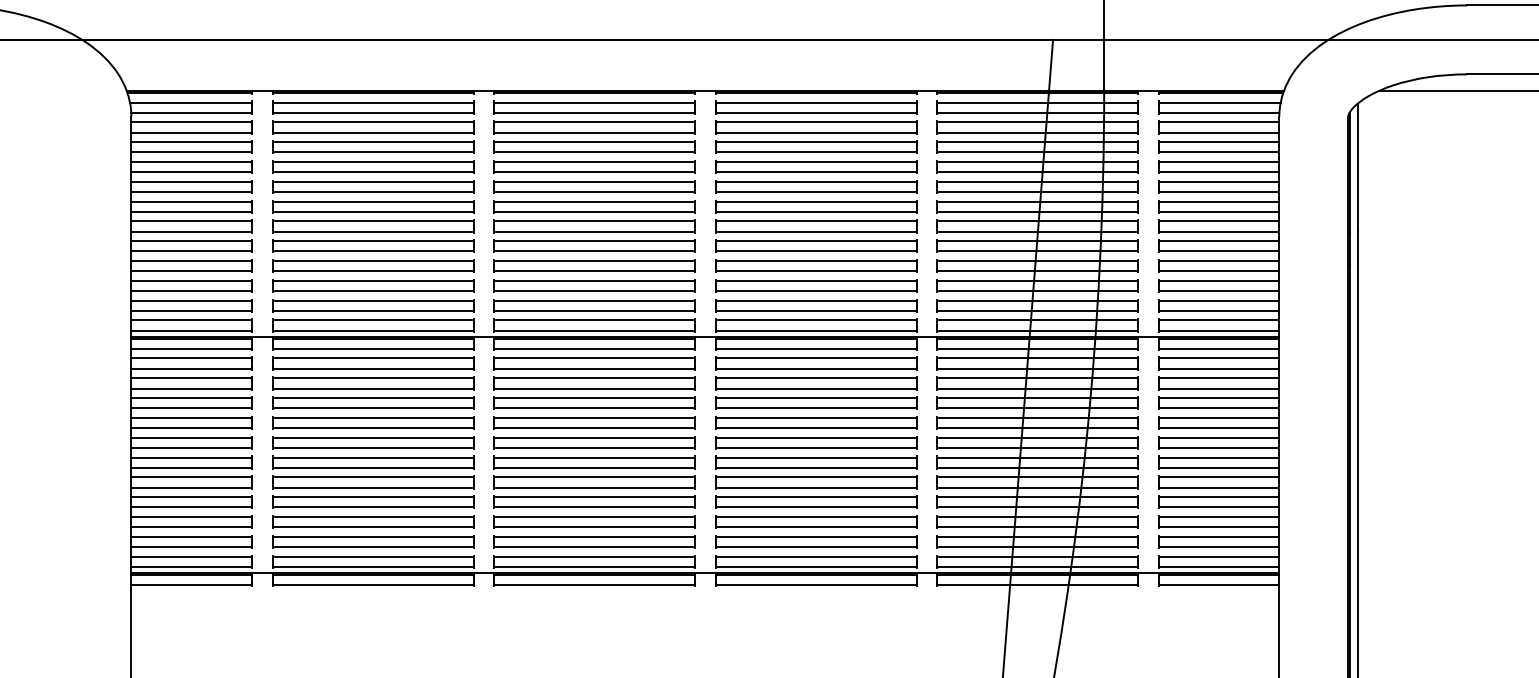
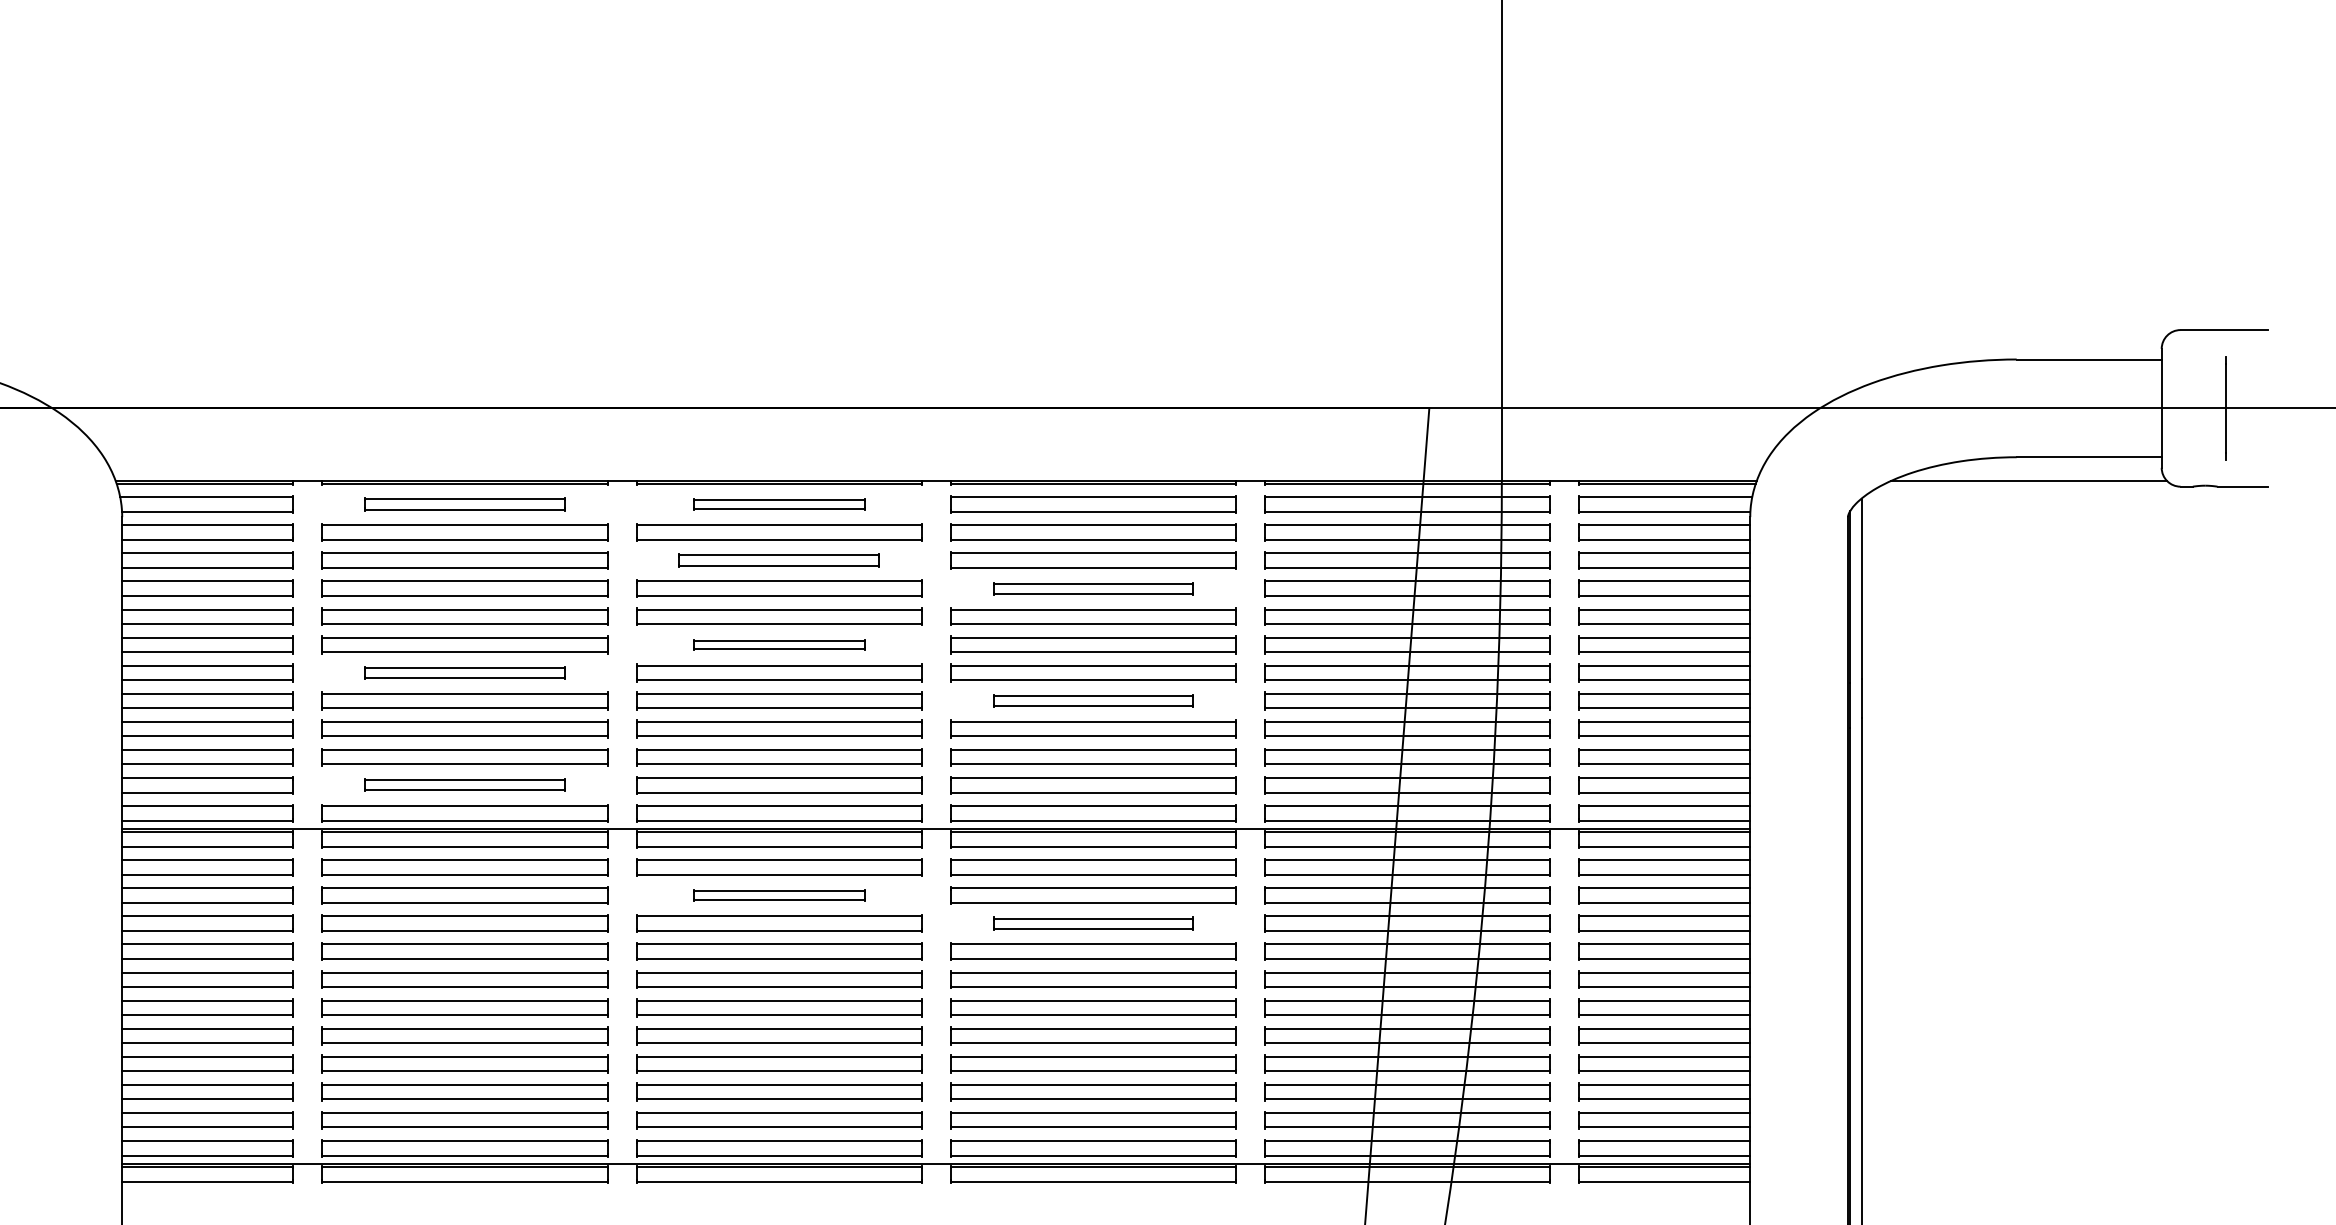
part: (372, 107) -> (464, 504), size x0.7
part: (594, 107) -> (779, 504), size x0.6
part: (594, 147) -> (779, 560), size x0.7
part: (816, 166) -> (1093, 588), size x0.7
part: (594, 206) -> (779, 644), size x0.6
part: (372, 226) -> (464, 672), size x0.7
part: (816, 245) -> (1093, 700), size x0.7
part: (372, 305) -> (464, 785), size x0.7
part: (594, 383) -> (779, 895), size x0.6
part: (816, 403) -> (1093, 923), size x0.7

